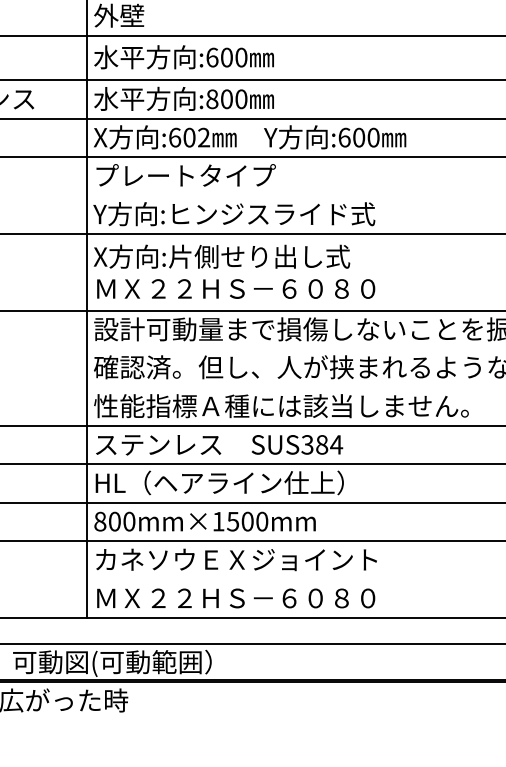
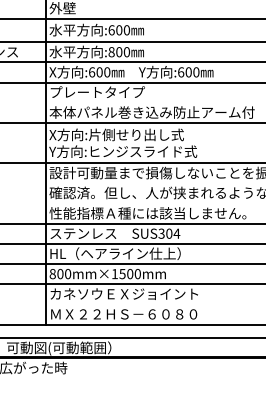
text: (204, 137) -> (107, 72), :602 -> :600
text: (288, 214) -> (151, 112), Y方向:ヒンジスライド式 -> 本体パネル巻き込み防止アーム付
text: (234, 288) -> (123, 151), ＭＸ２２ＨＳ－６０８０ -> Y方向:ヒンジスライド式
text: (322, 444) -> (169, 233), SUS384 -> SUS304

